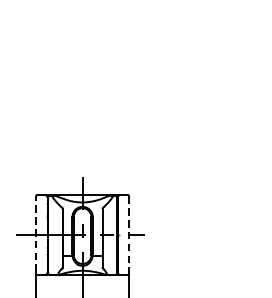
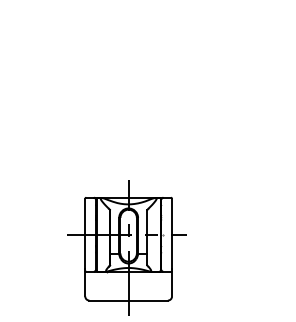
line: (36, 233) -> (85, 233), dashed -> solid
line: (129, 234) -> (172, 234), dashed -> solid

